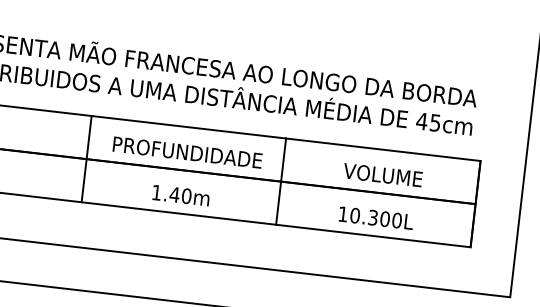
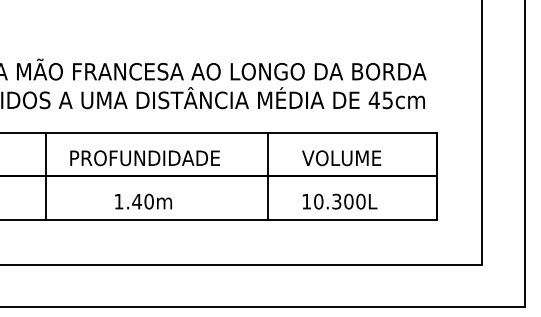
line: (281, 180) -> (268, 175), moved

